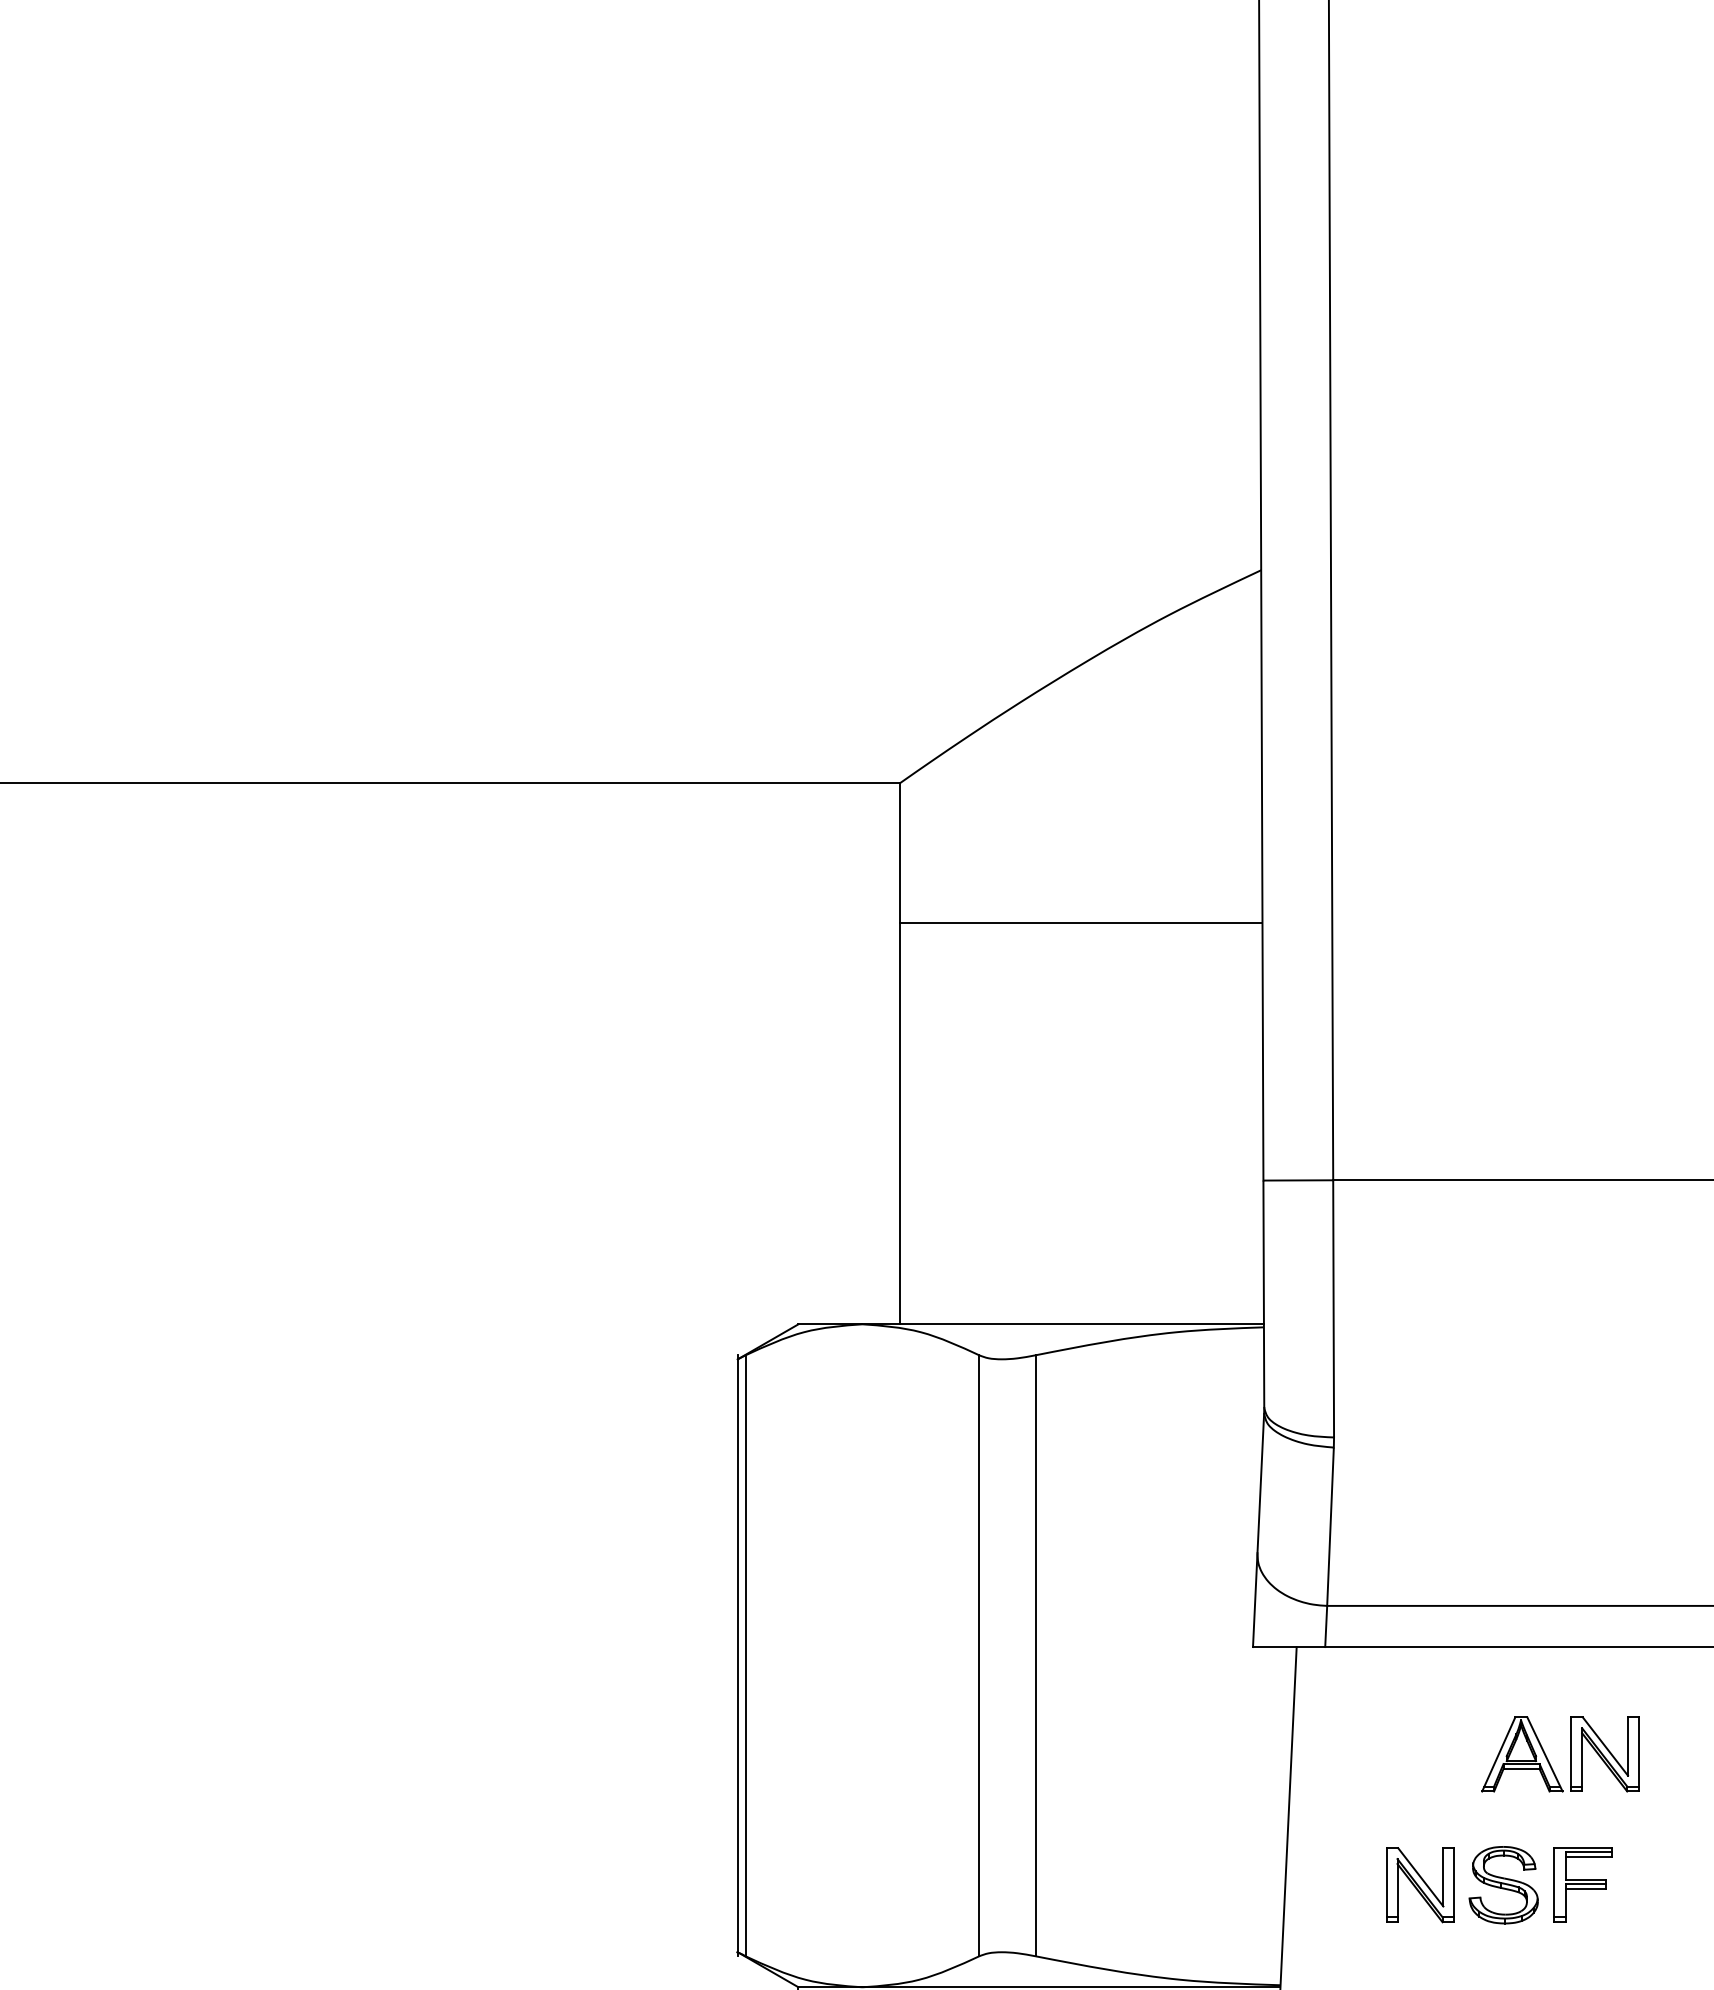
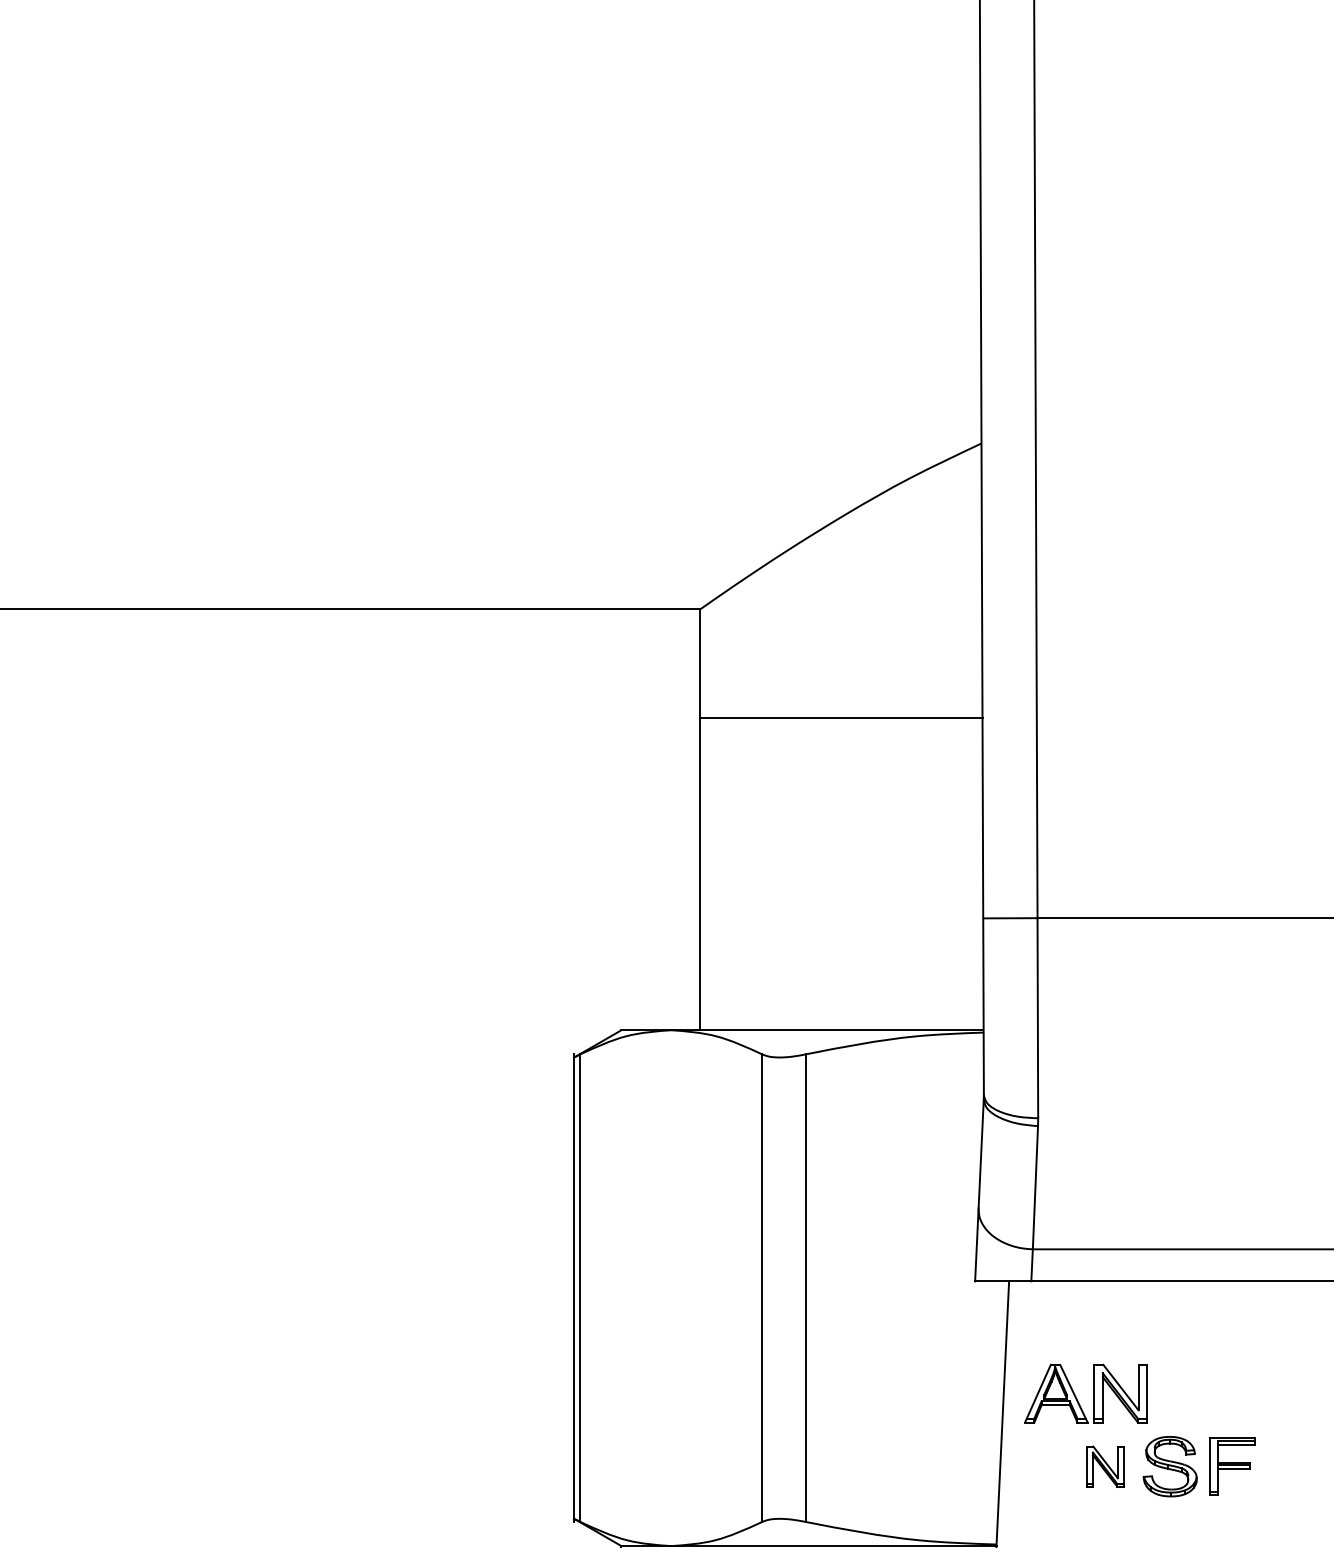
part: (1570, 1754) -> (1093, 1393), moved
part: (1420, 1885) -> (1105, 1466), size x0.7

